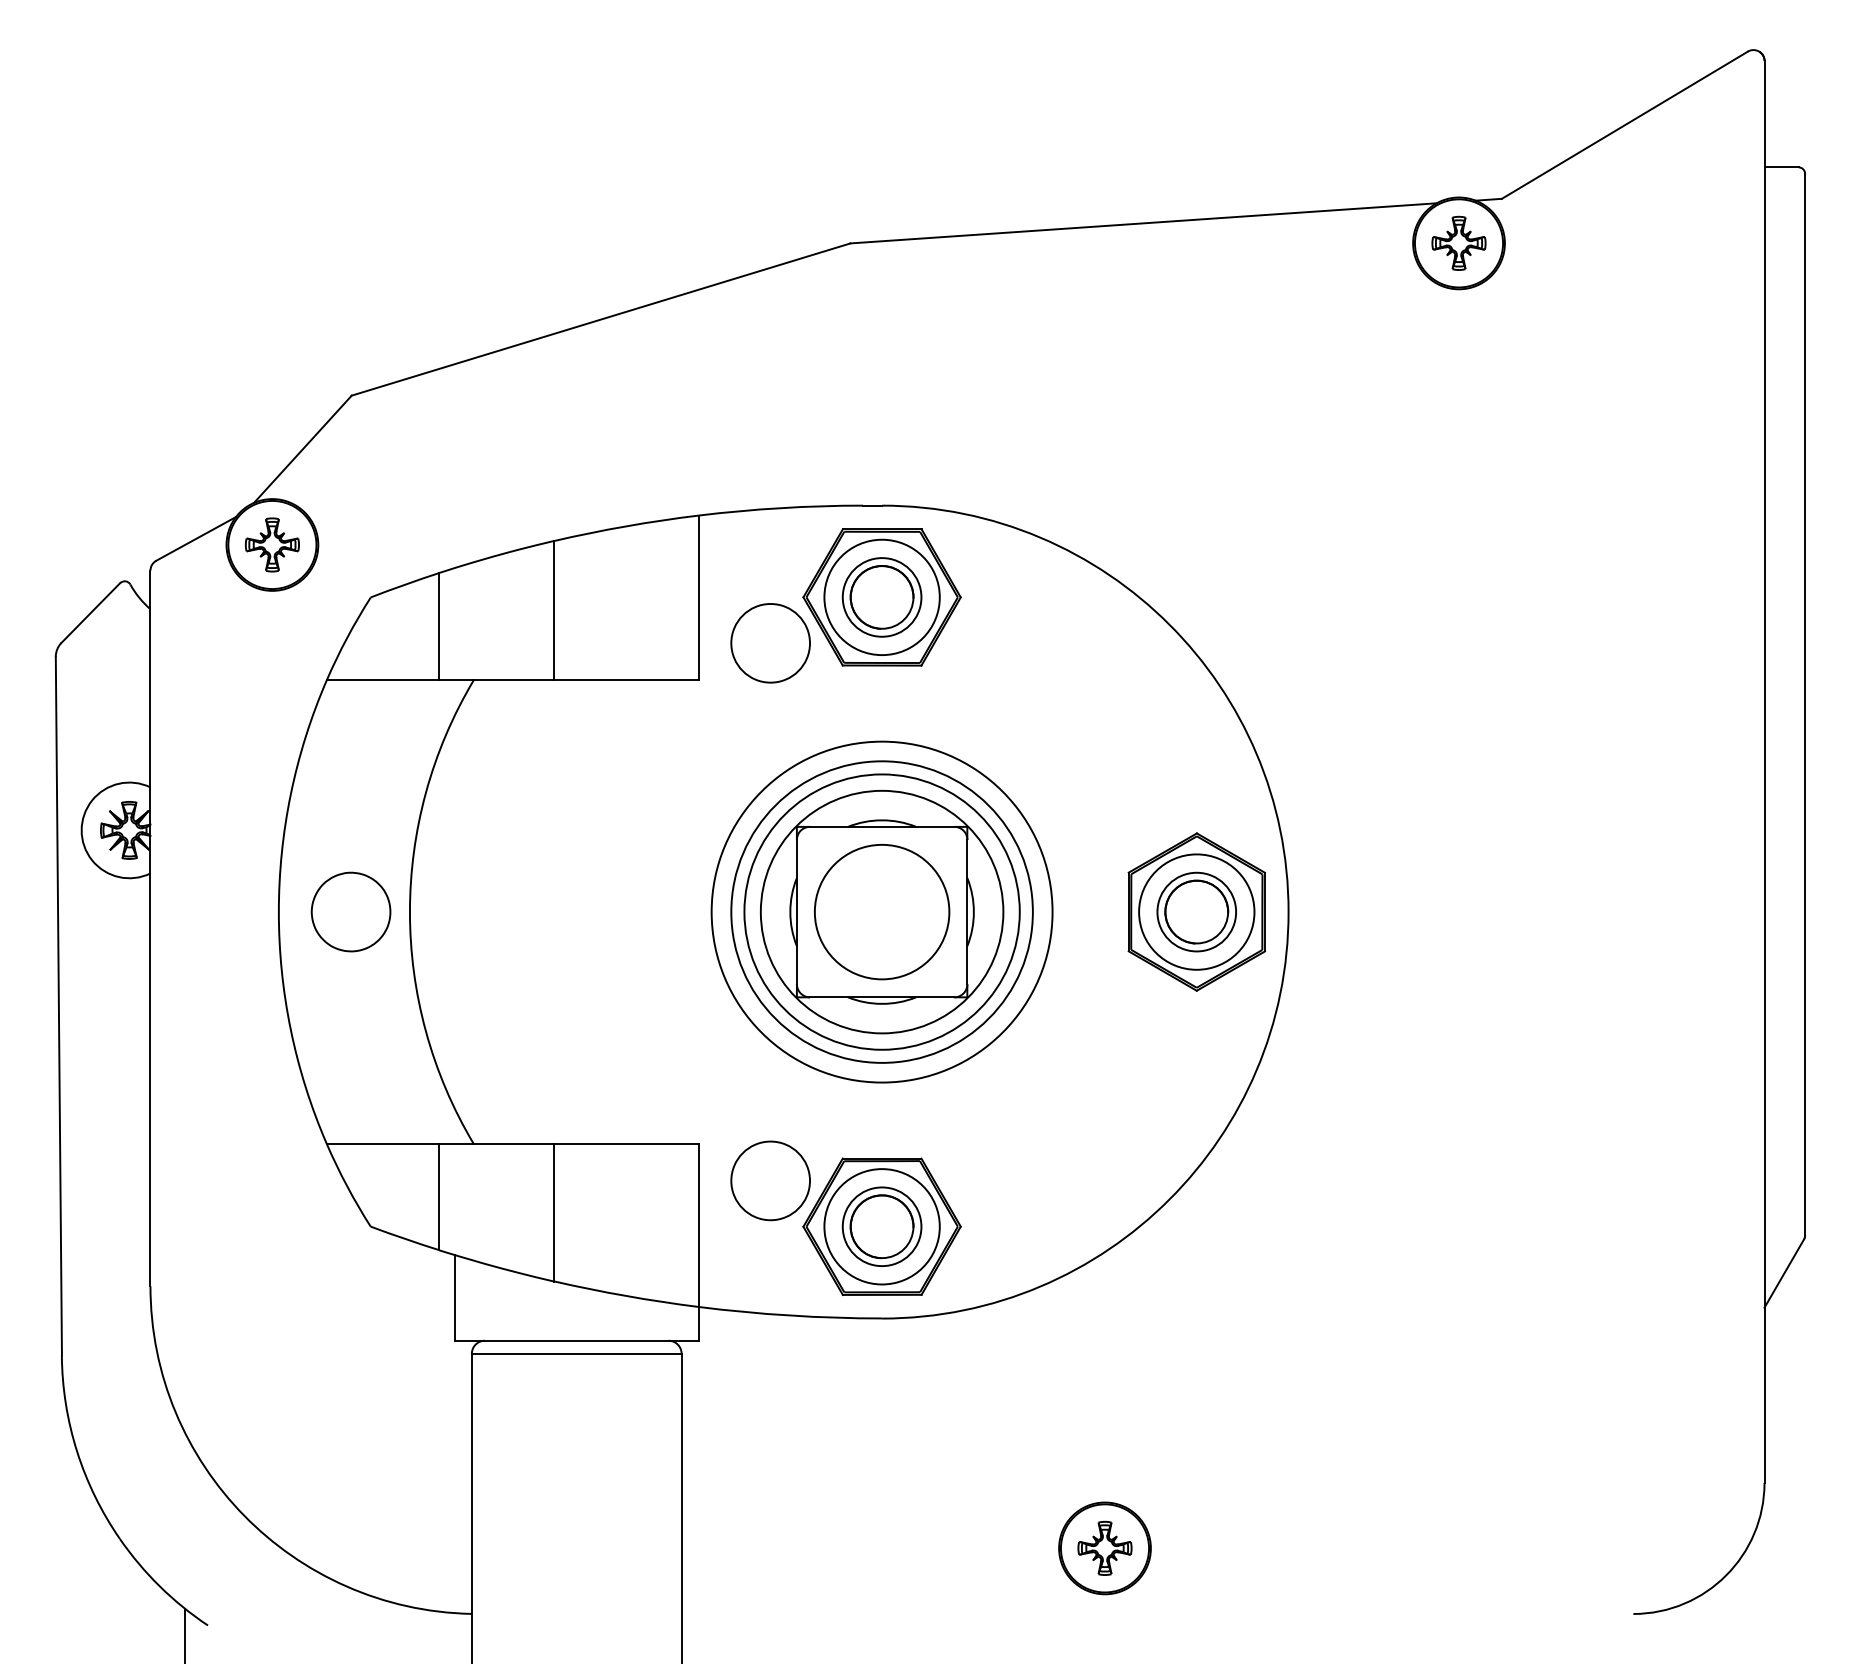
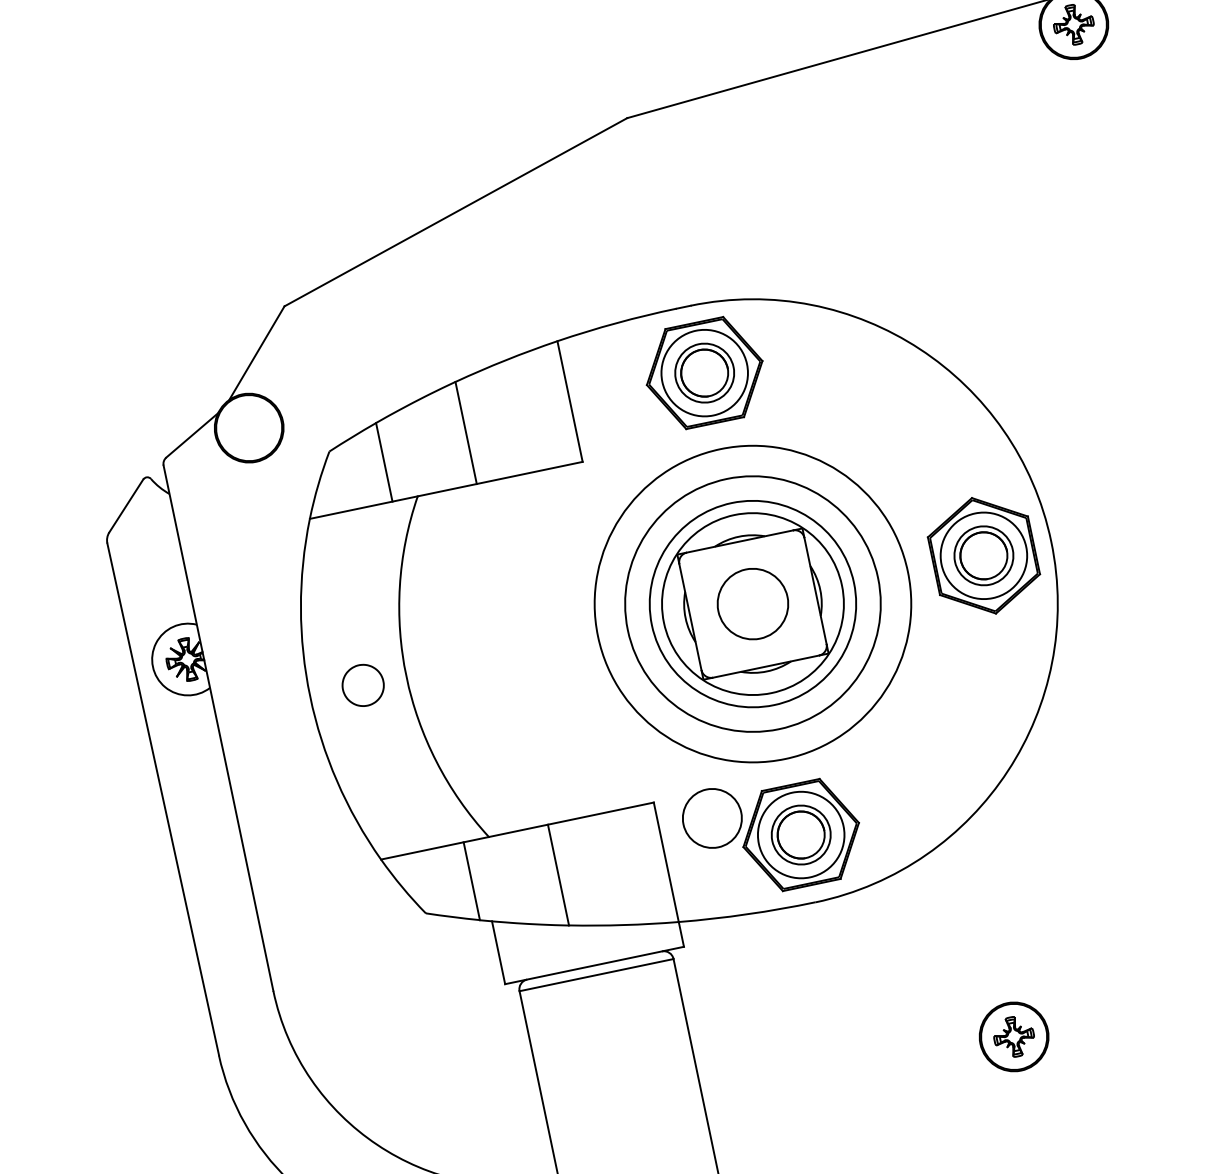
part: (272, 544) -> (249, 427), removed
circle: (770, 643) -> (629, 424), removed
part: (350, 911) -> (362, 685), size x0.7
circle: (881, 911) -> (752, 603), size x0.7
circle: (881, 911) -> (752, 603), size x1.4

